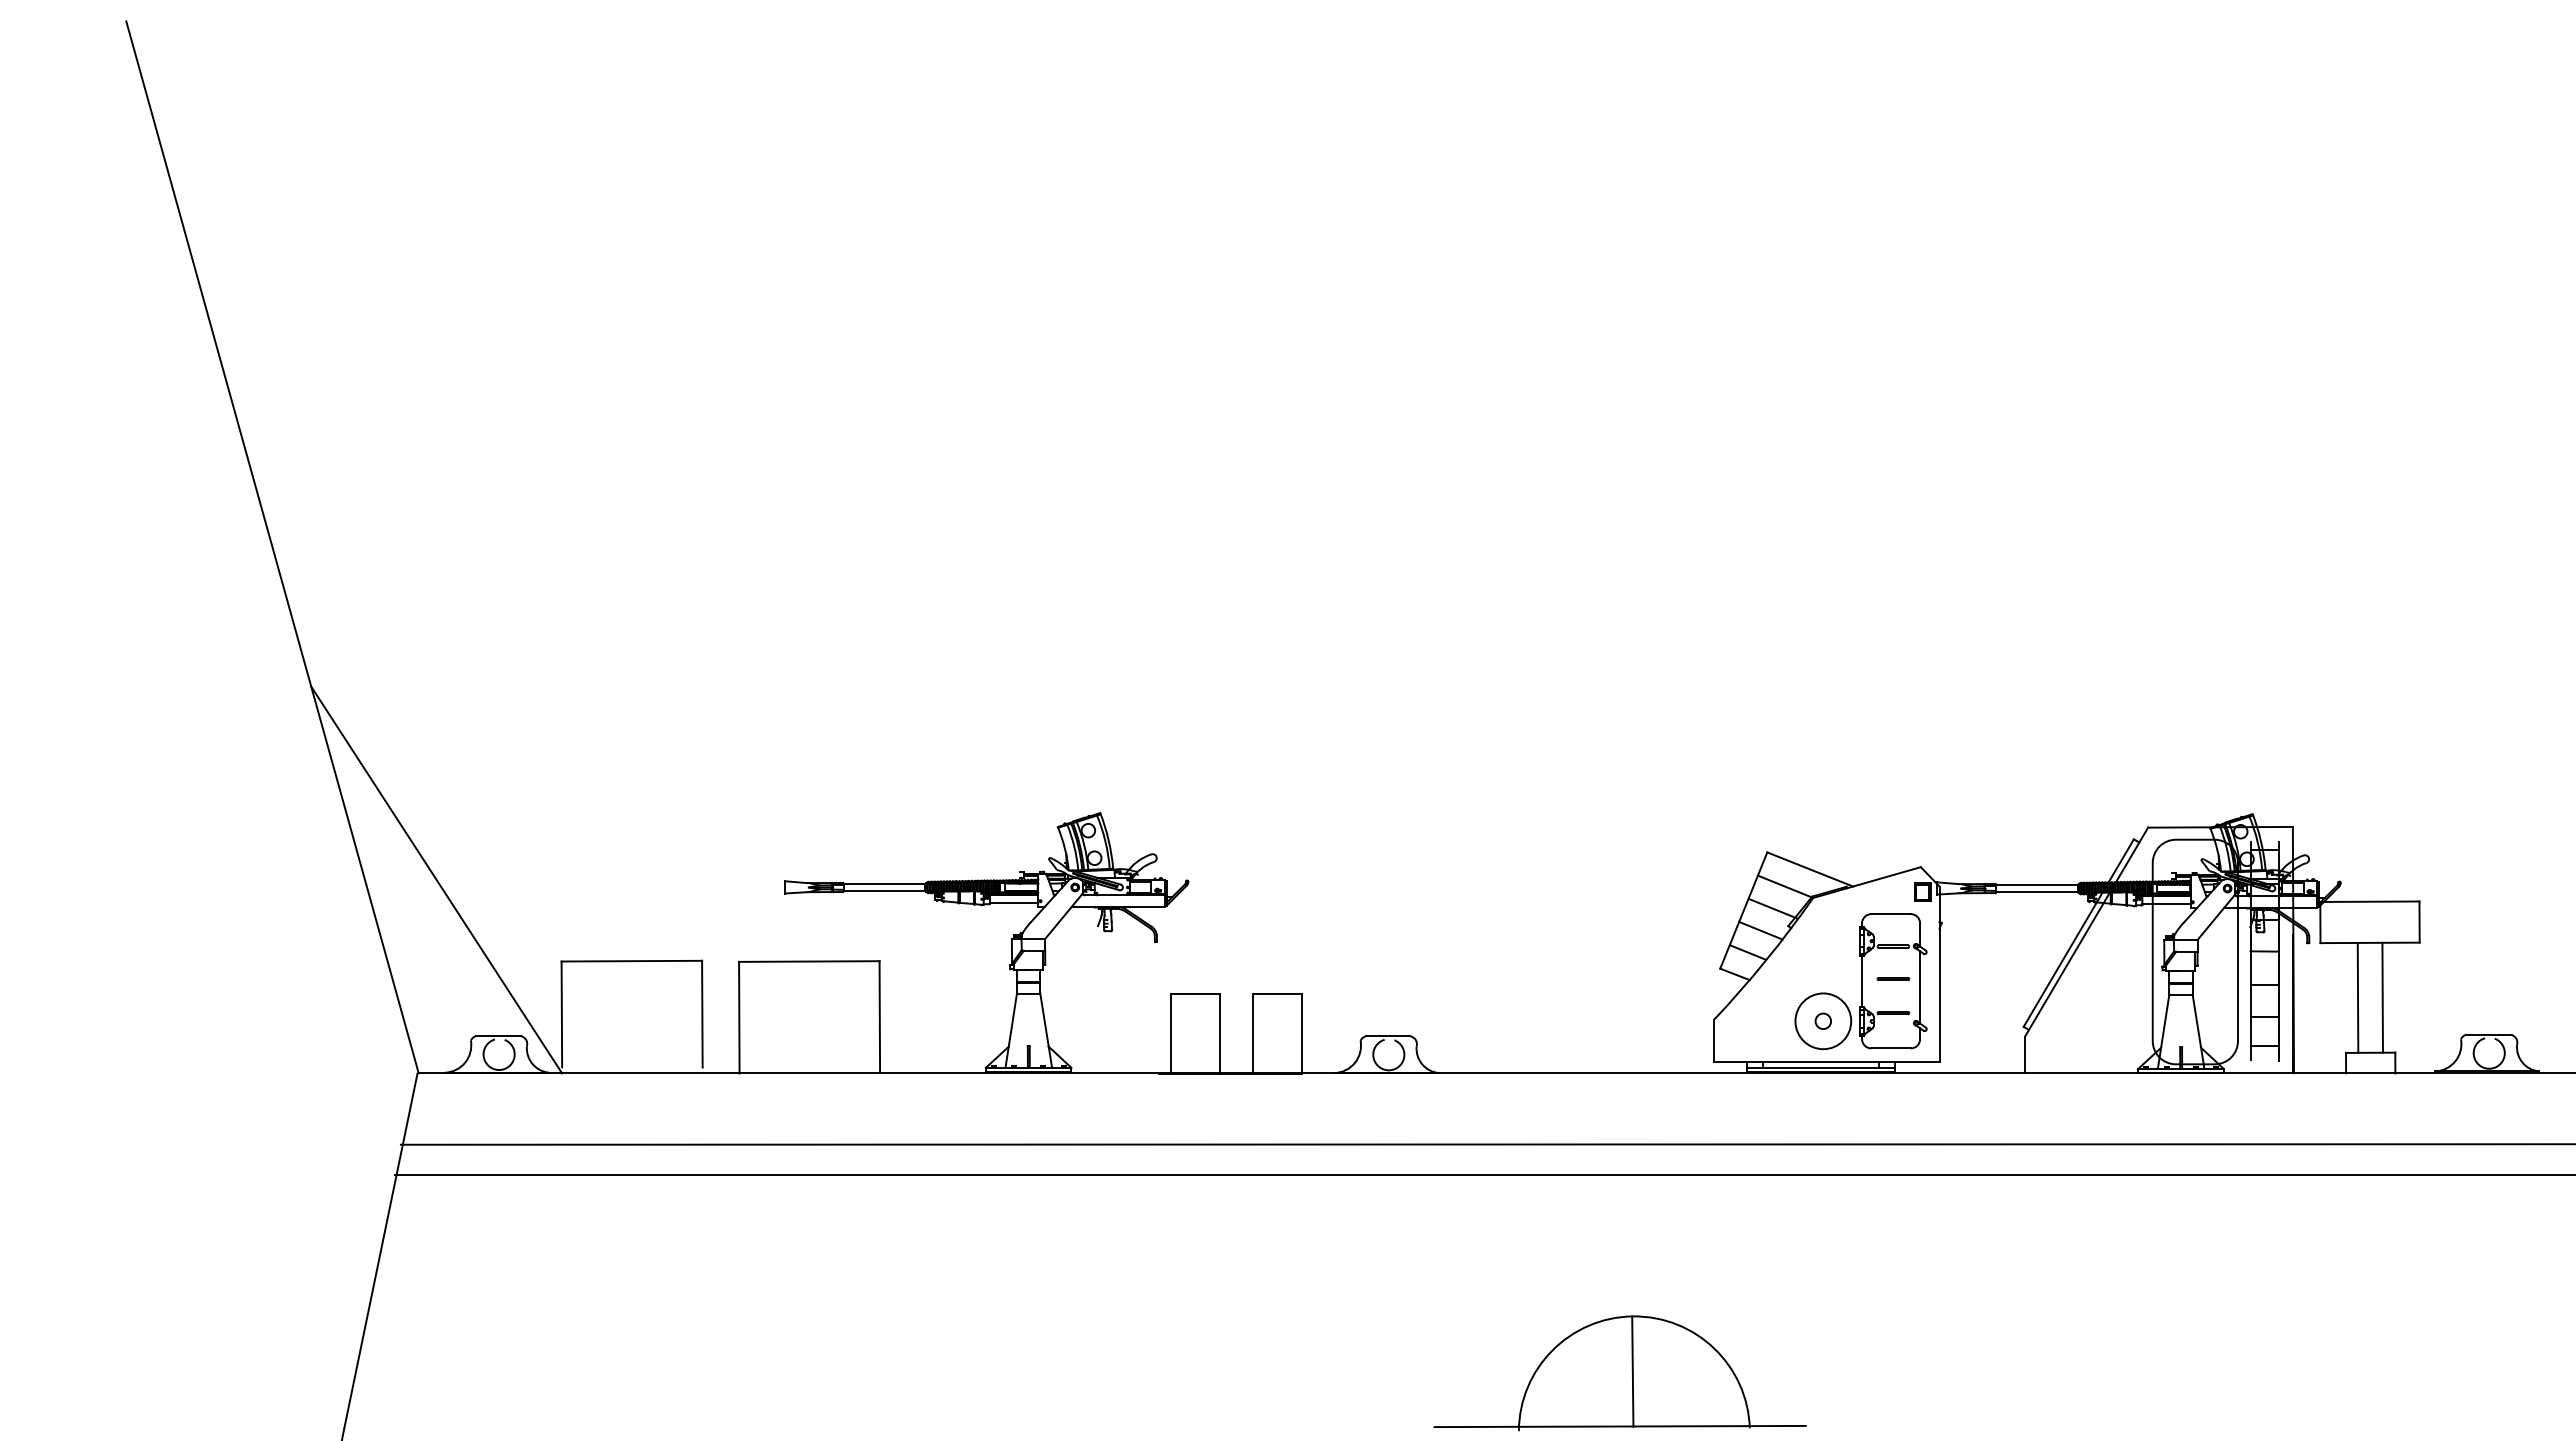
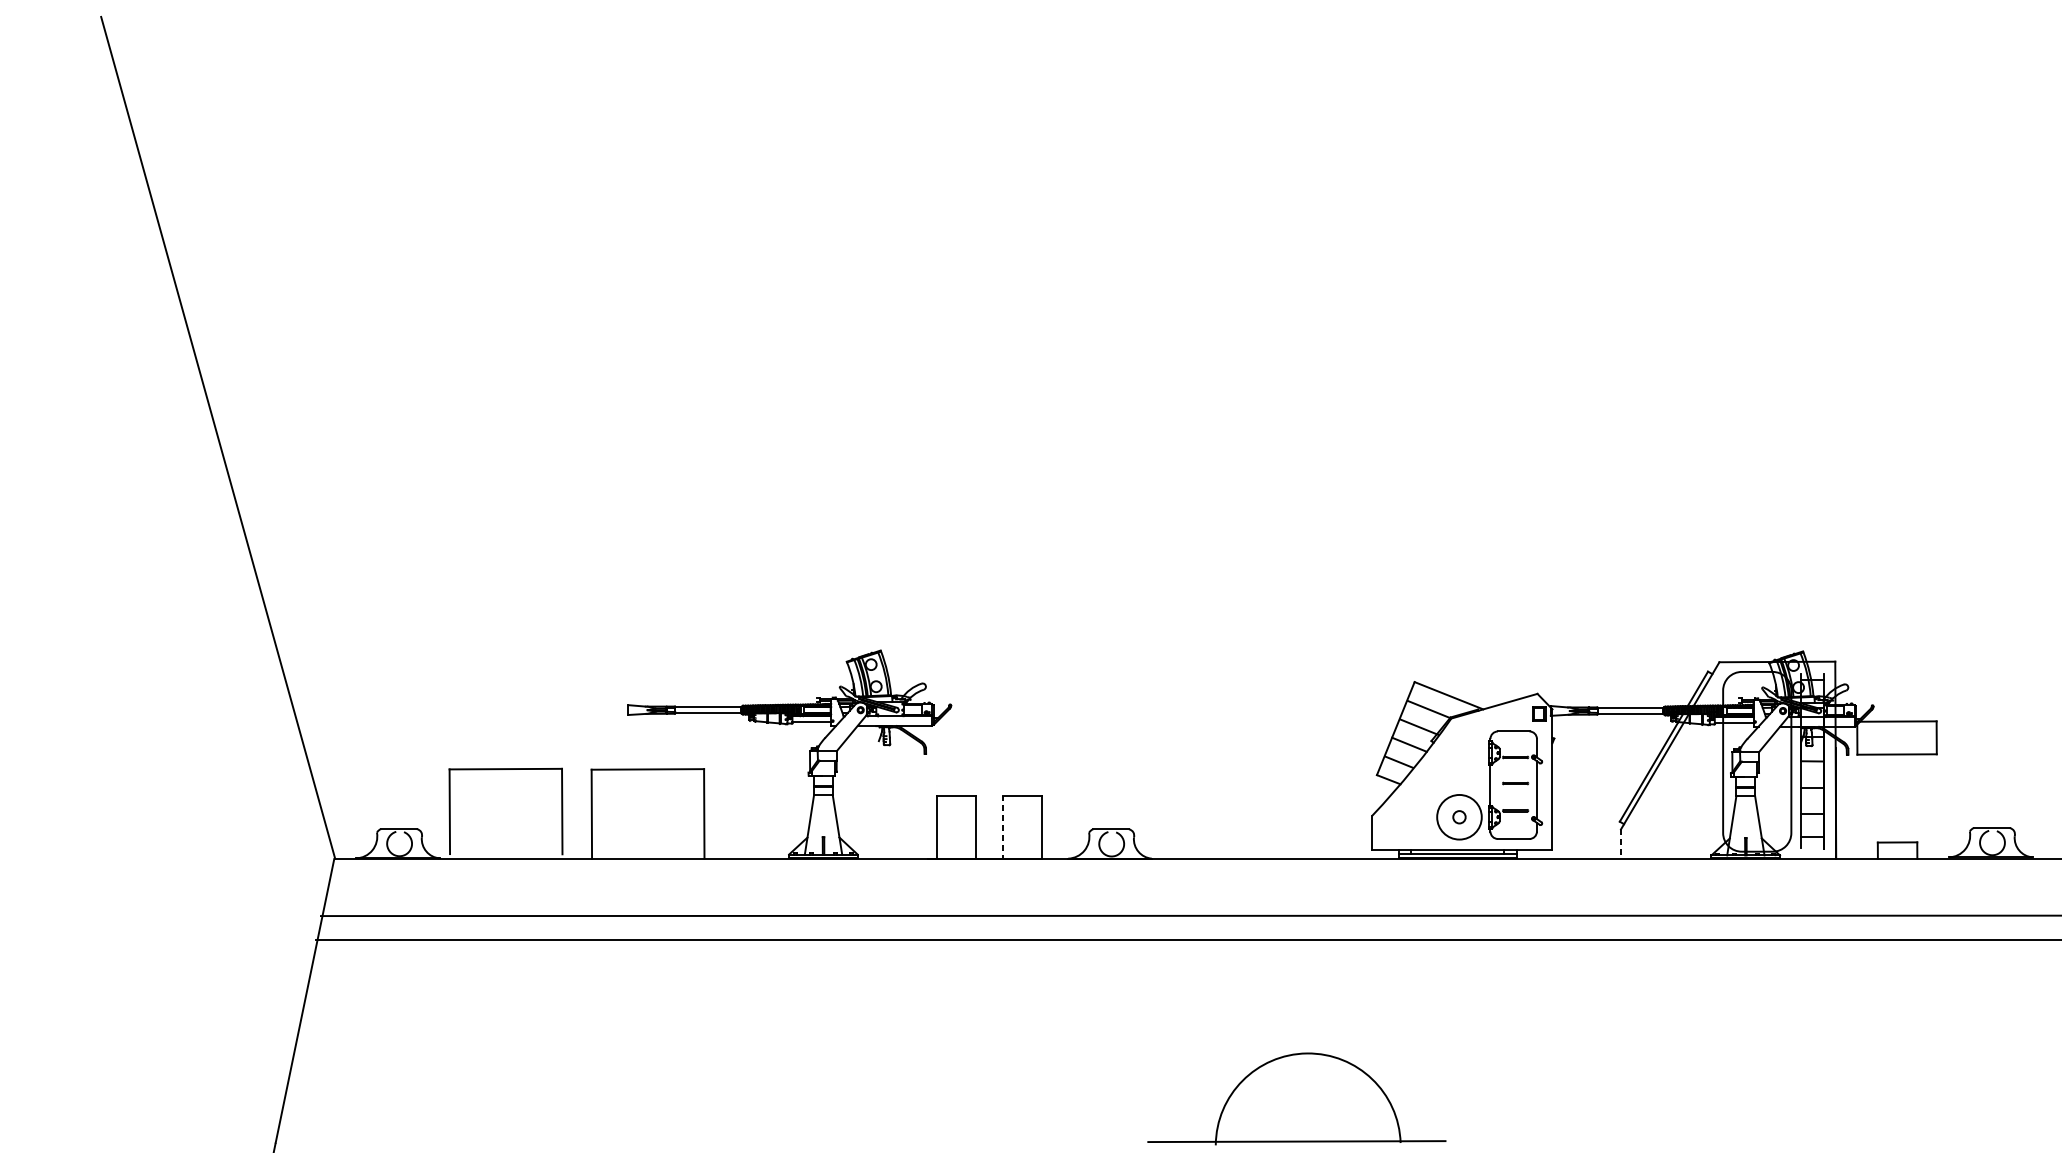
line: (436, 879) -> (349, 703), removed
line: (2357, 997) -> (1887, 798), removed
line: (2382, 997) -> (1907, 798), removed
line: (1253, 1033) -> (1003, 827), solid -> dashed
line: (2025, 1055) -> (1621, 844), solid -> dashed
line: (1632, 1371) -> (1306, 1097), removed

